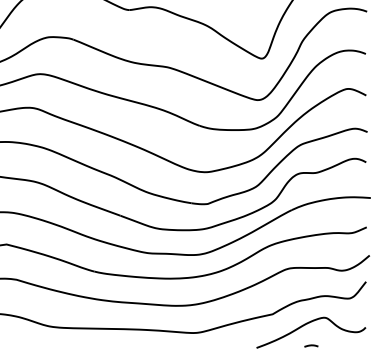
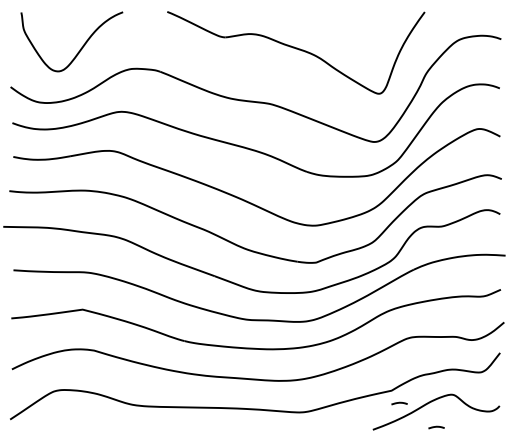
curve: (279, 325) -> (399, 403), added

